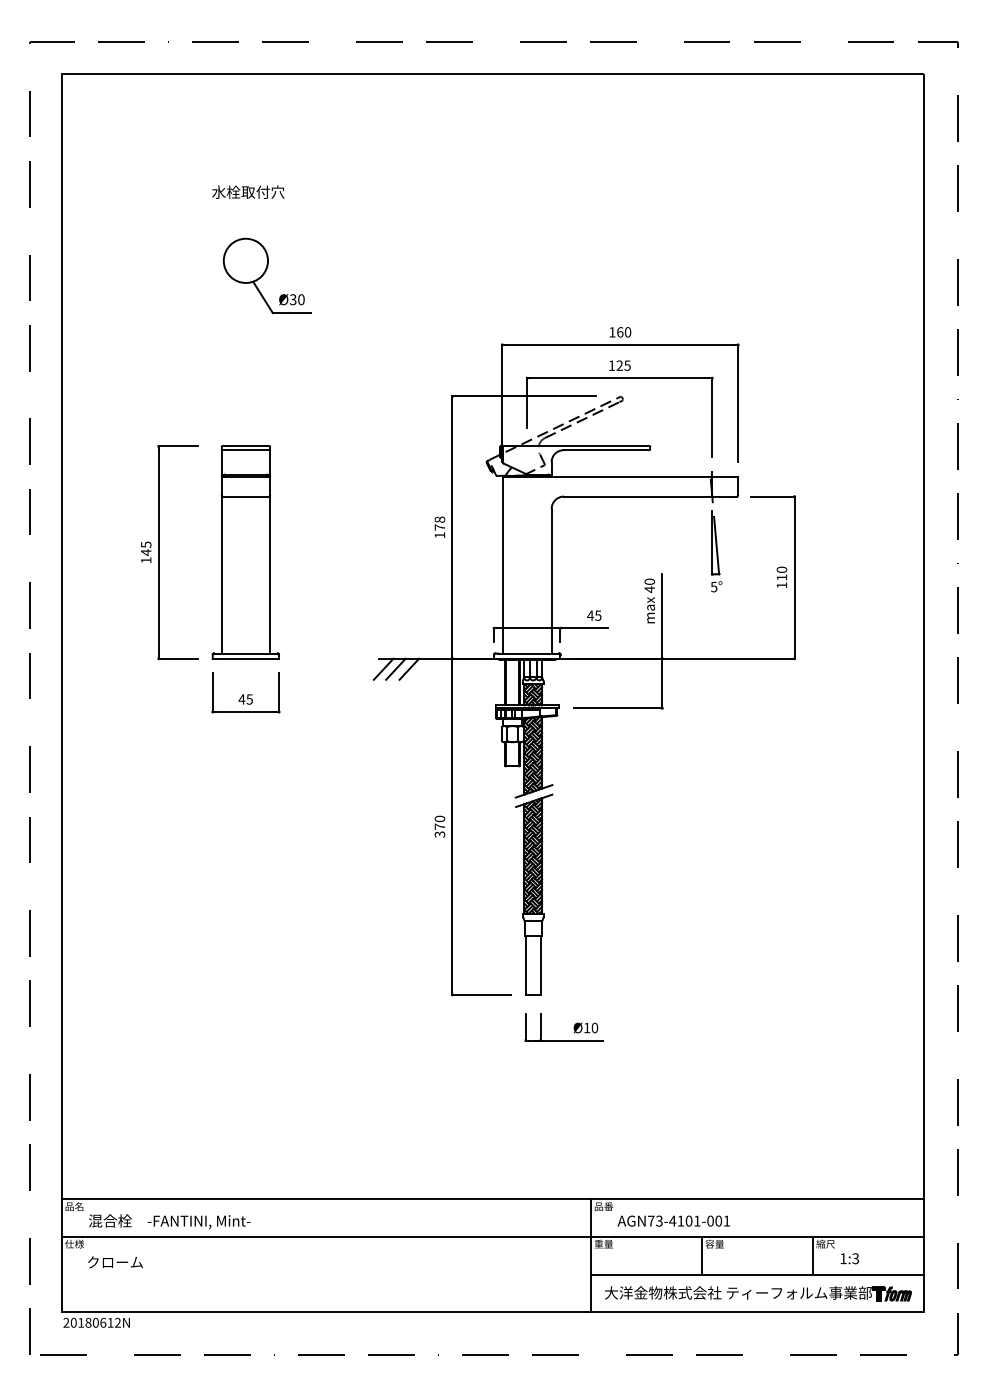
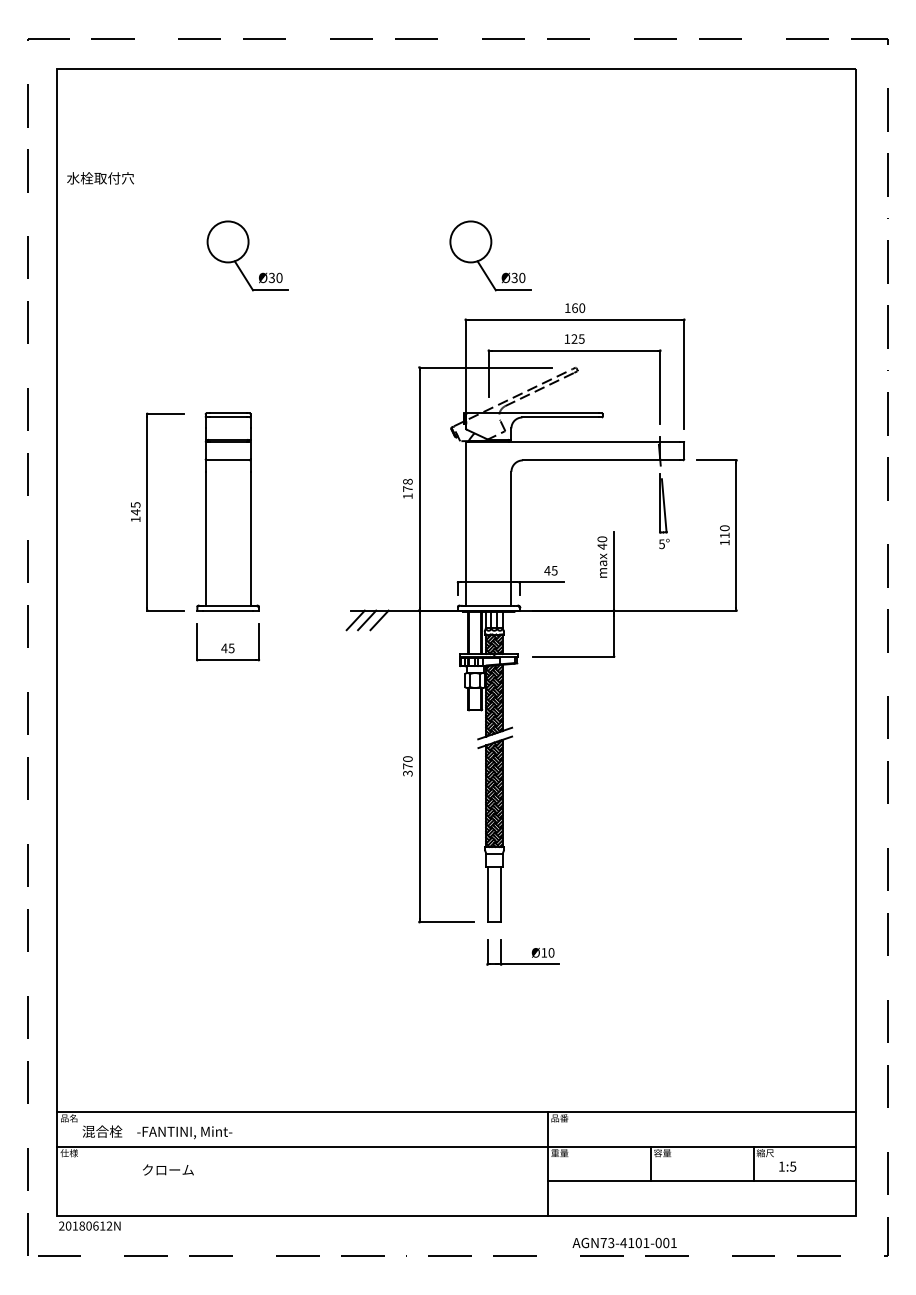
text: (248, 191) -> (100, 177), moved
part: (528, 275) -> (489, 255), added
text: (673, 1220) -> (624, 1242), moved
text: (855, 1258) -> (793, 1166), 1:3 -> 1:5
text: (115, 1262) -> (168, 1170), moved
part: (758, 1293) -> (703, 1198), removed

